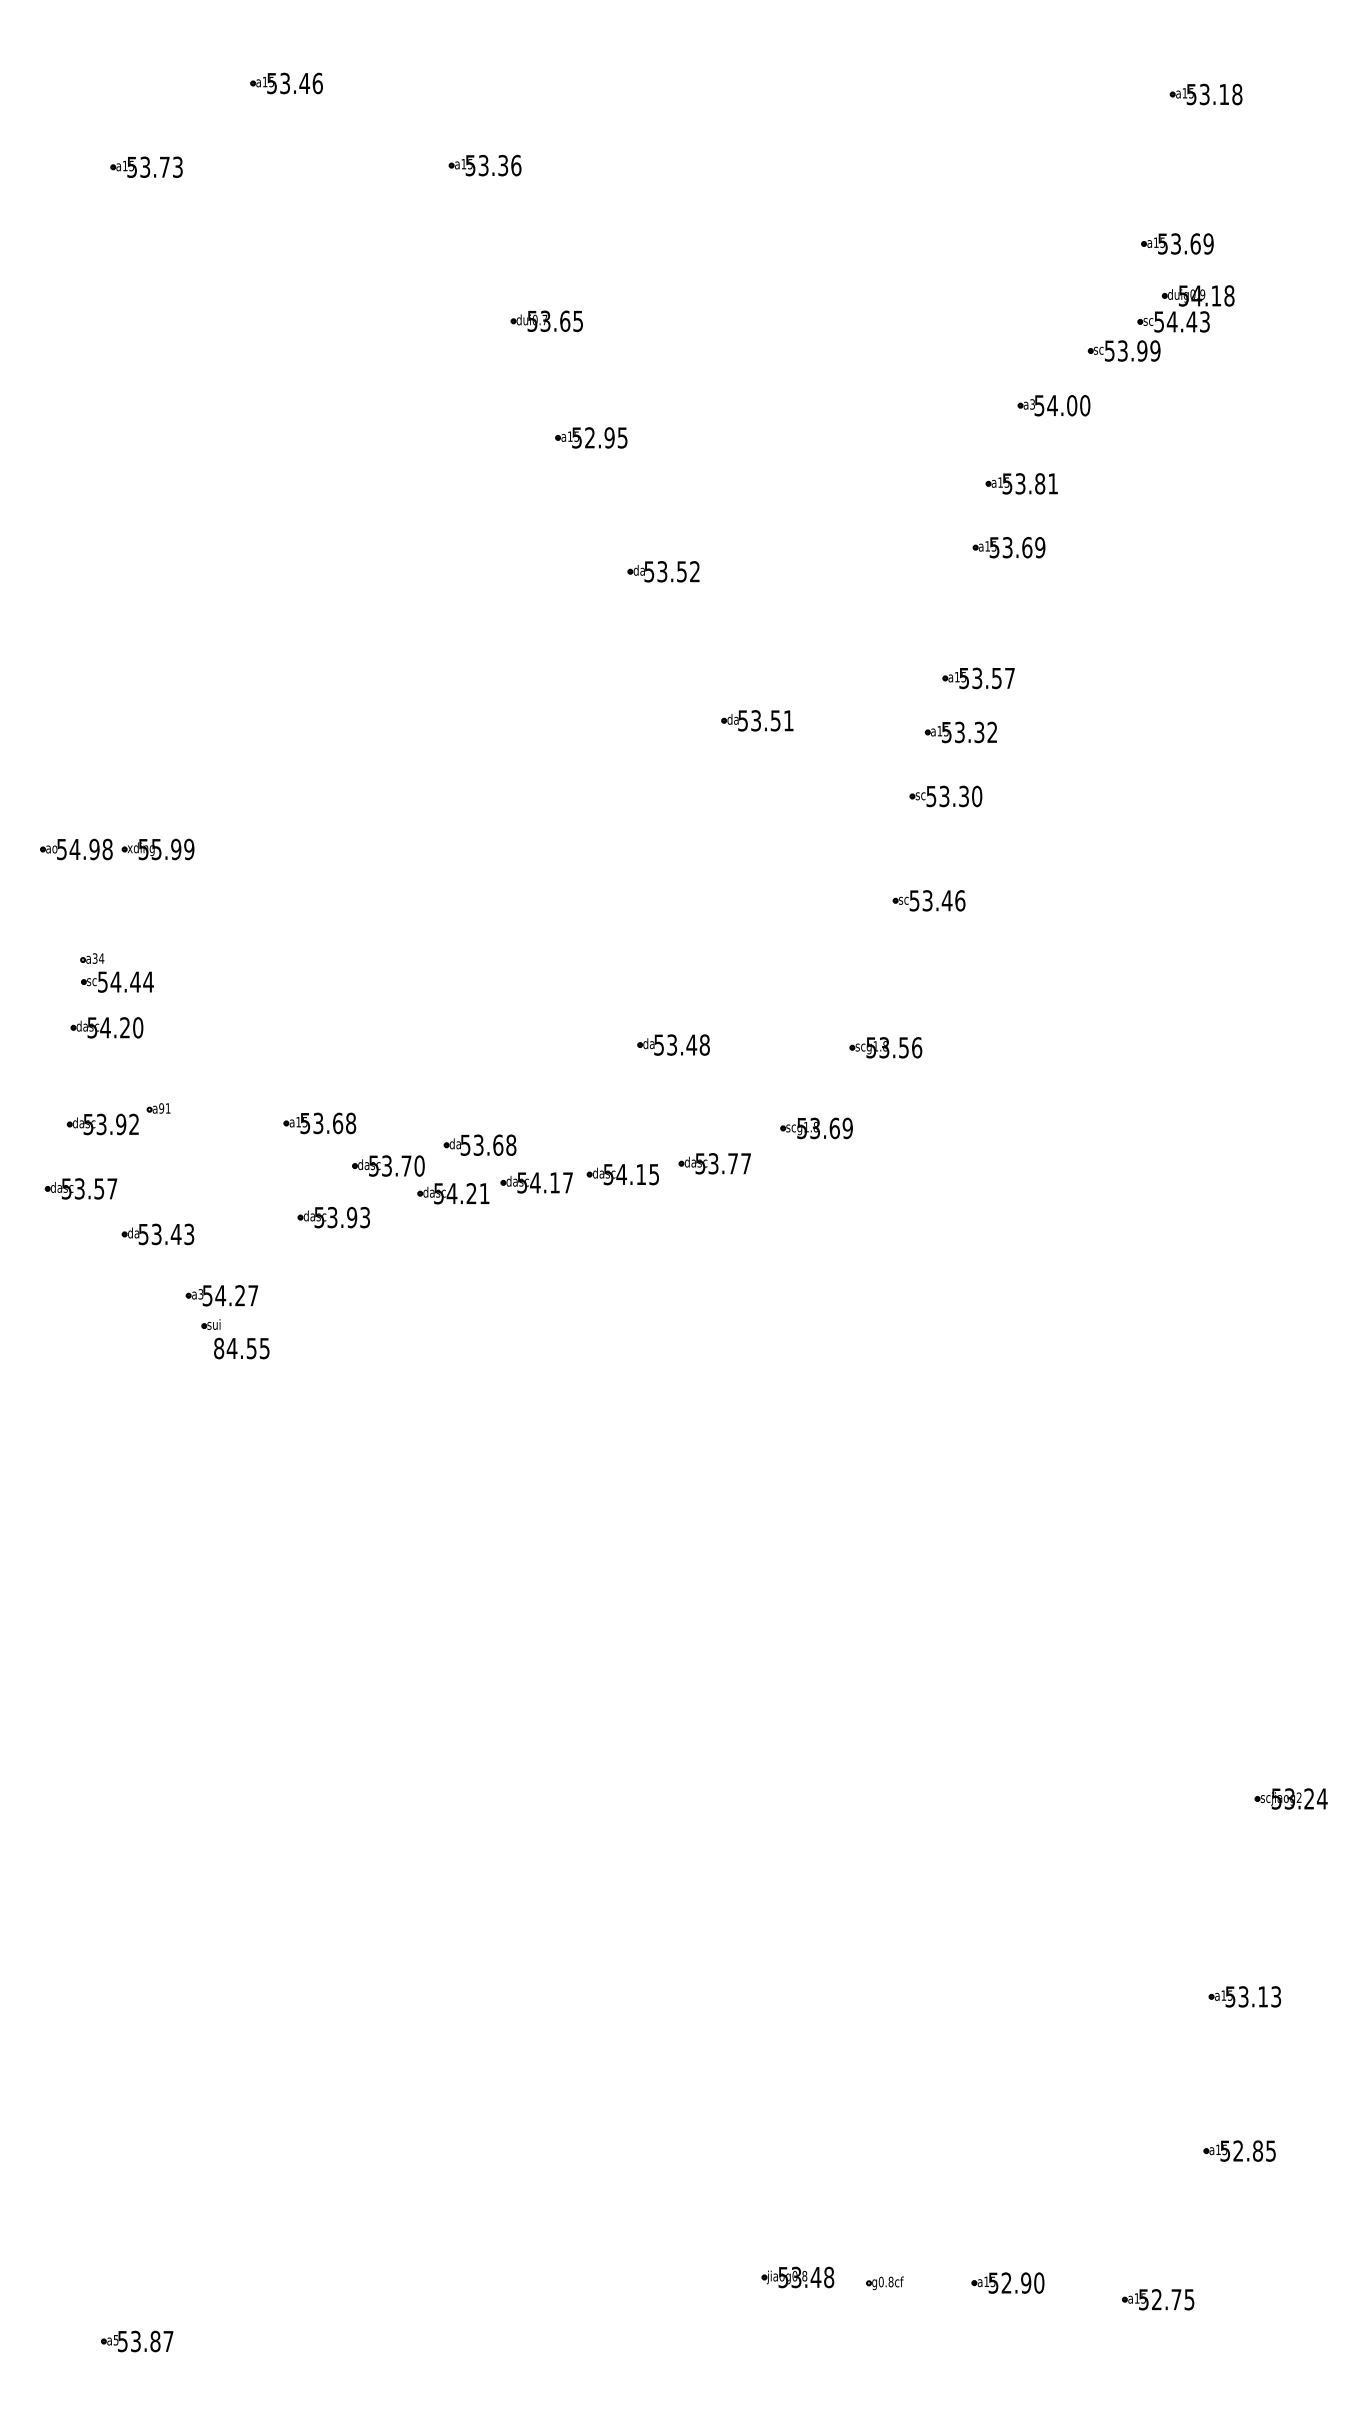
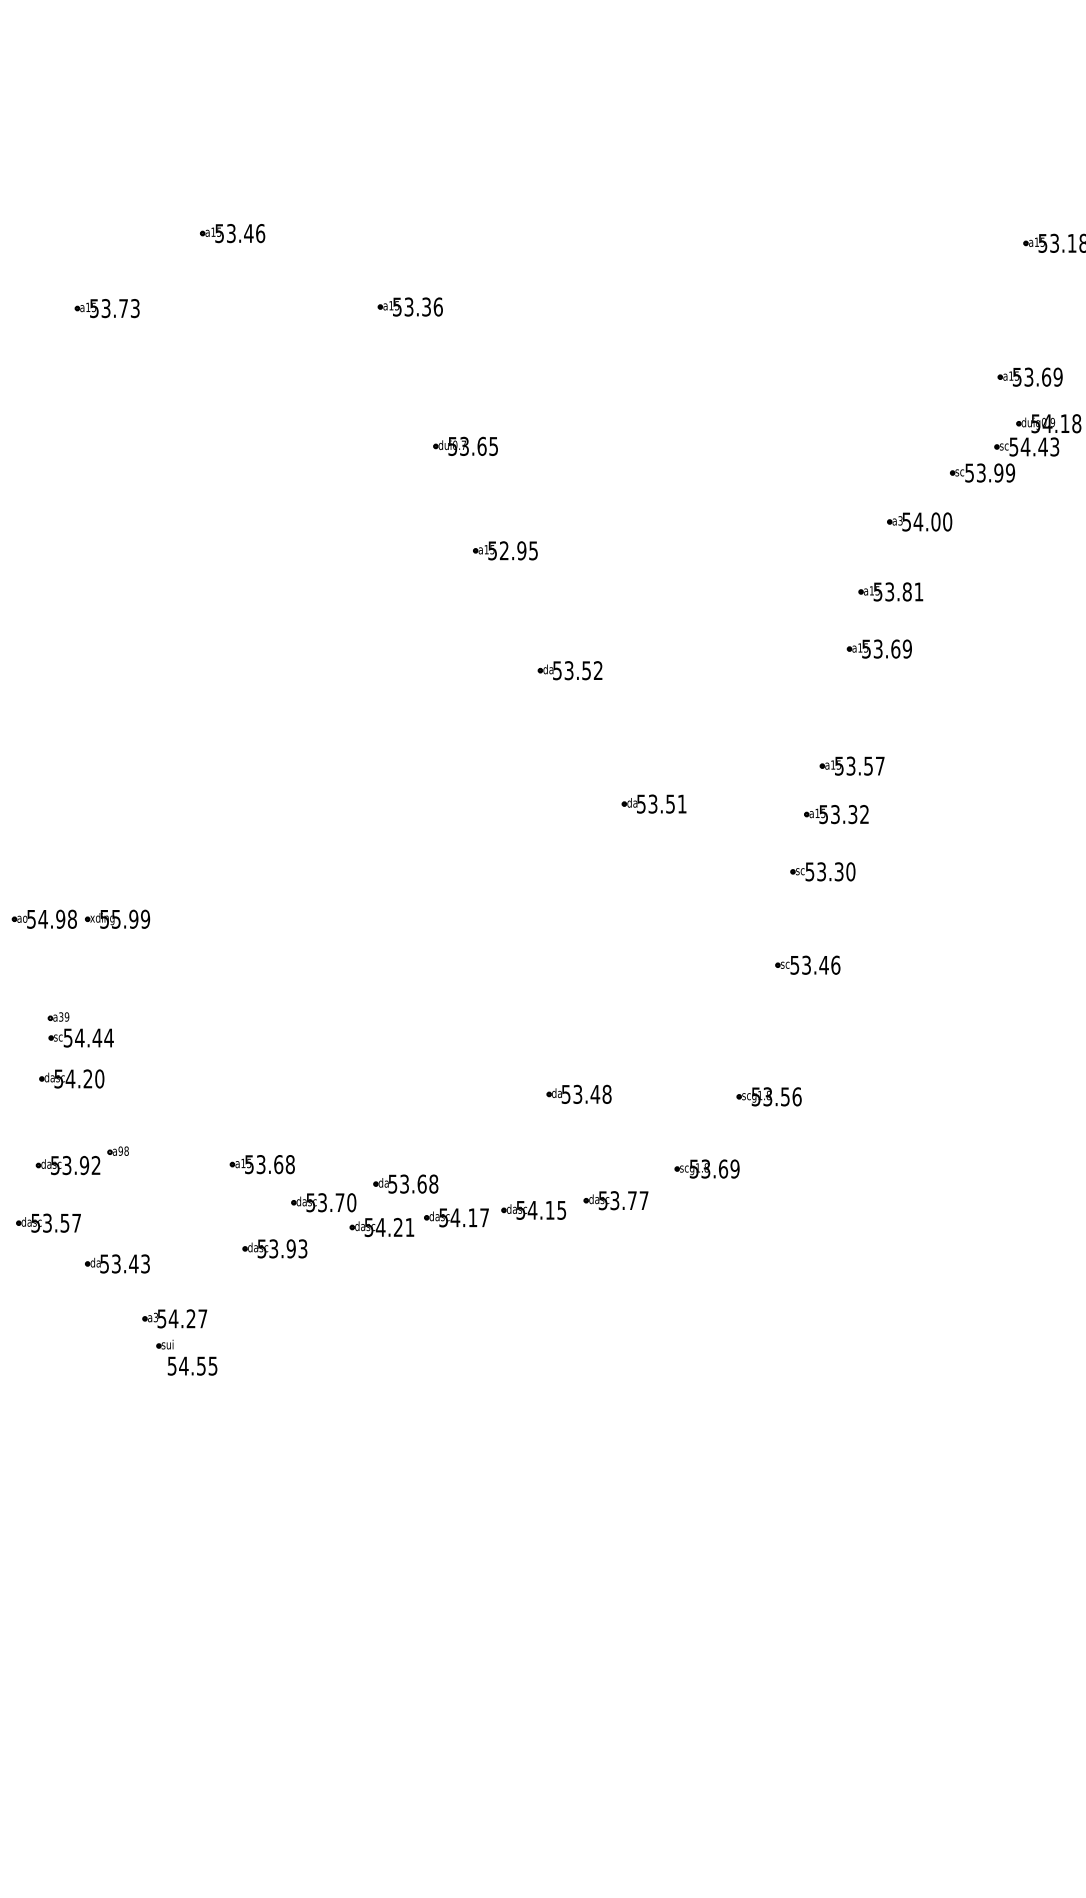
text: (101, 958) -> (66, 1016), a34 -> a39
text: (167, 1108) -> (126, 1151), a91 -> a98
text: (219, 1348) -> (172, 1366), 84.55 -> 54.55

